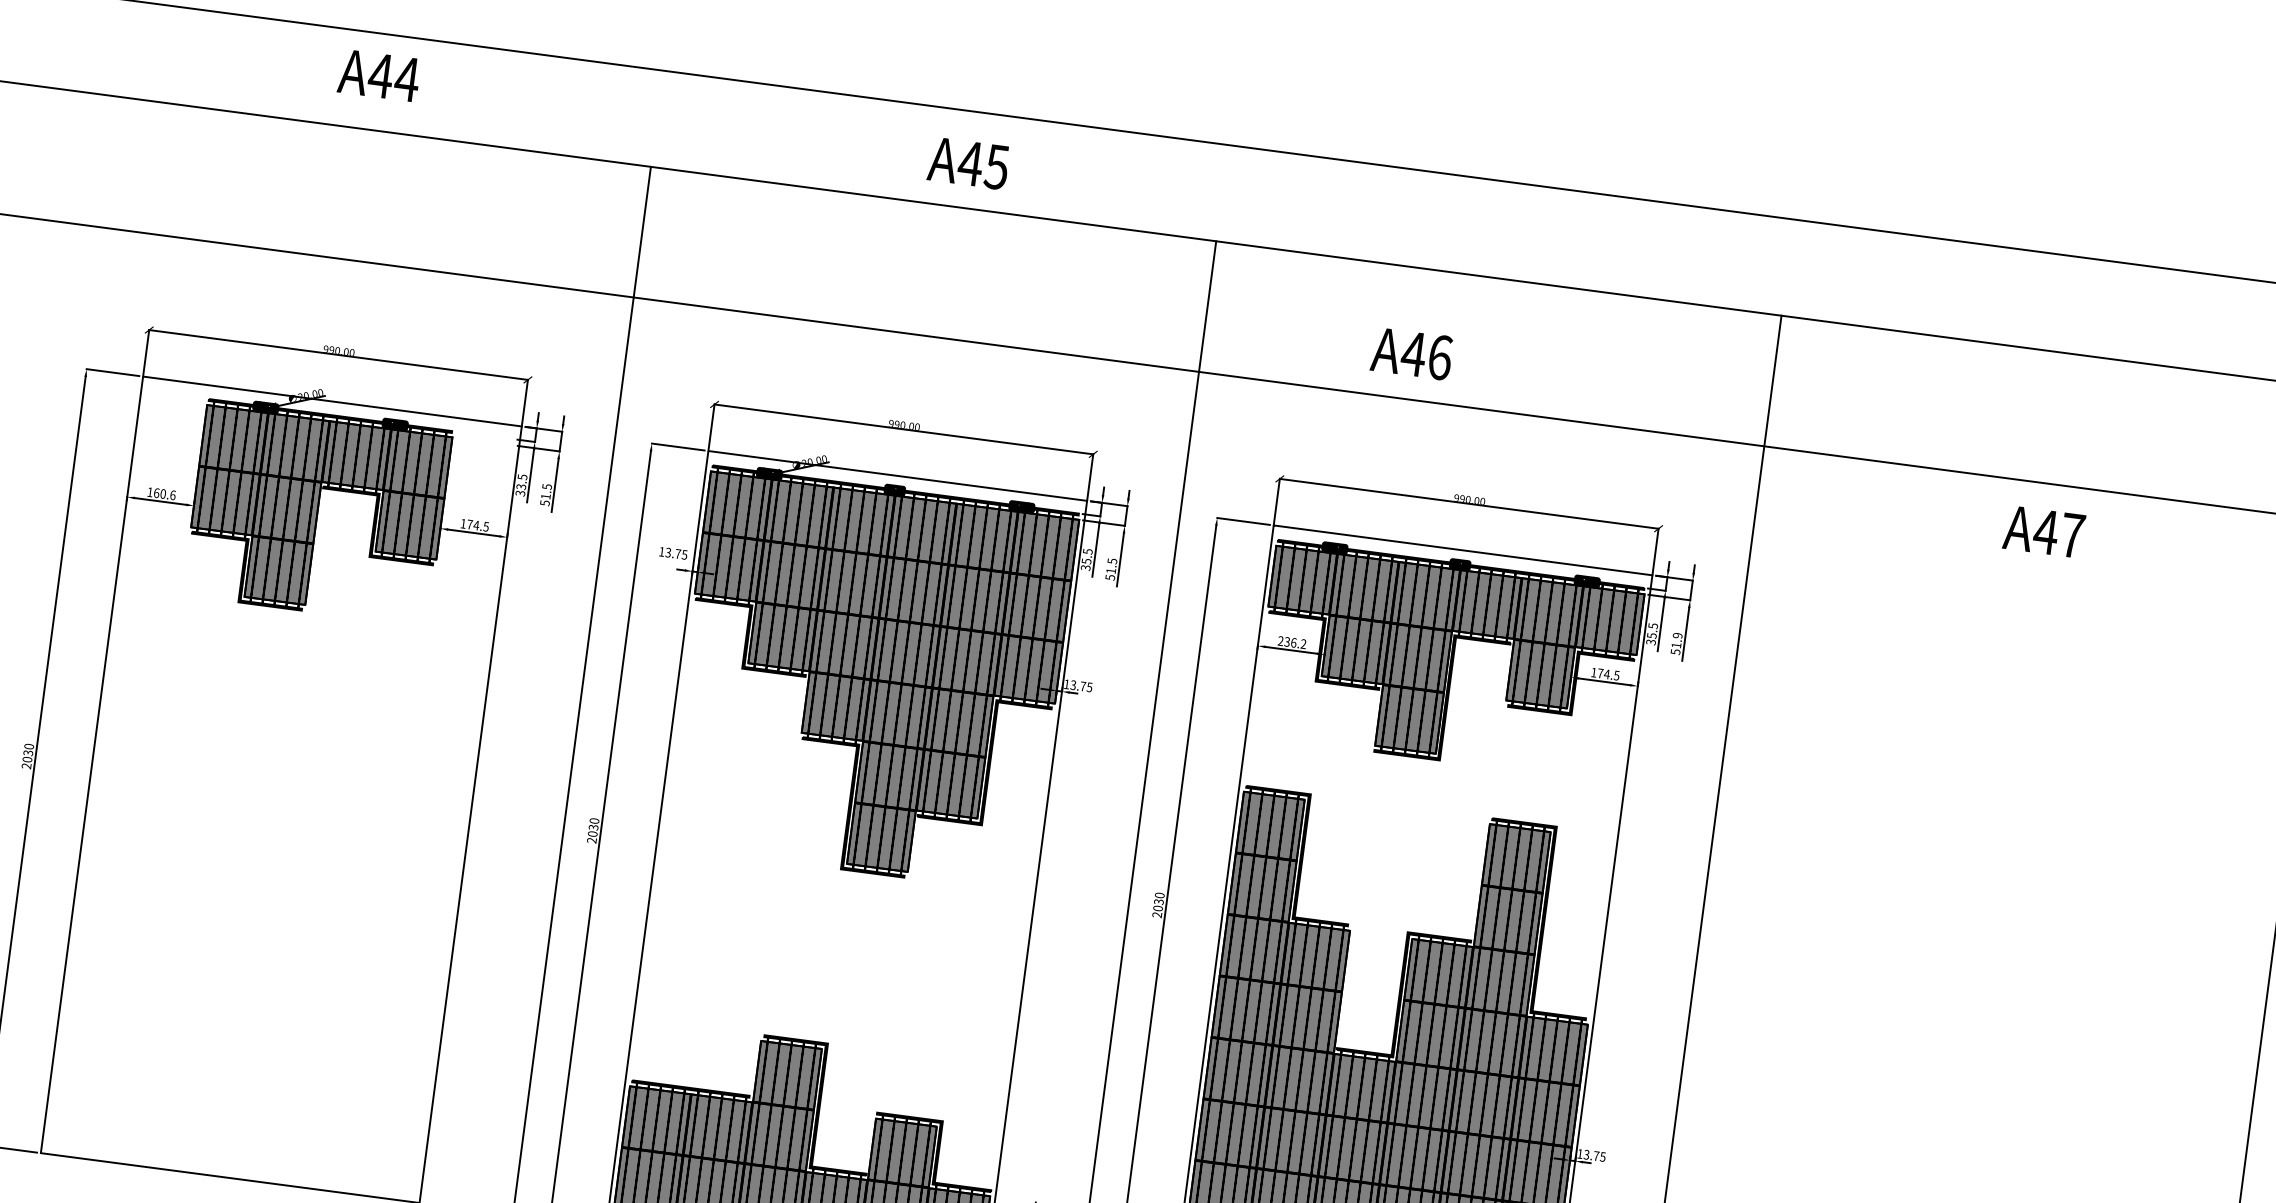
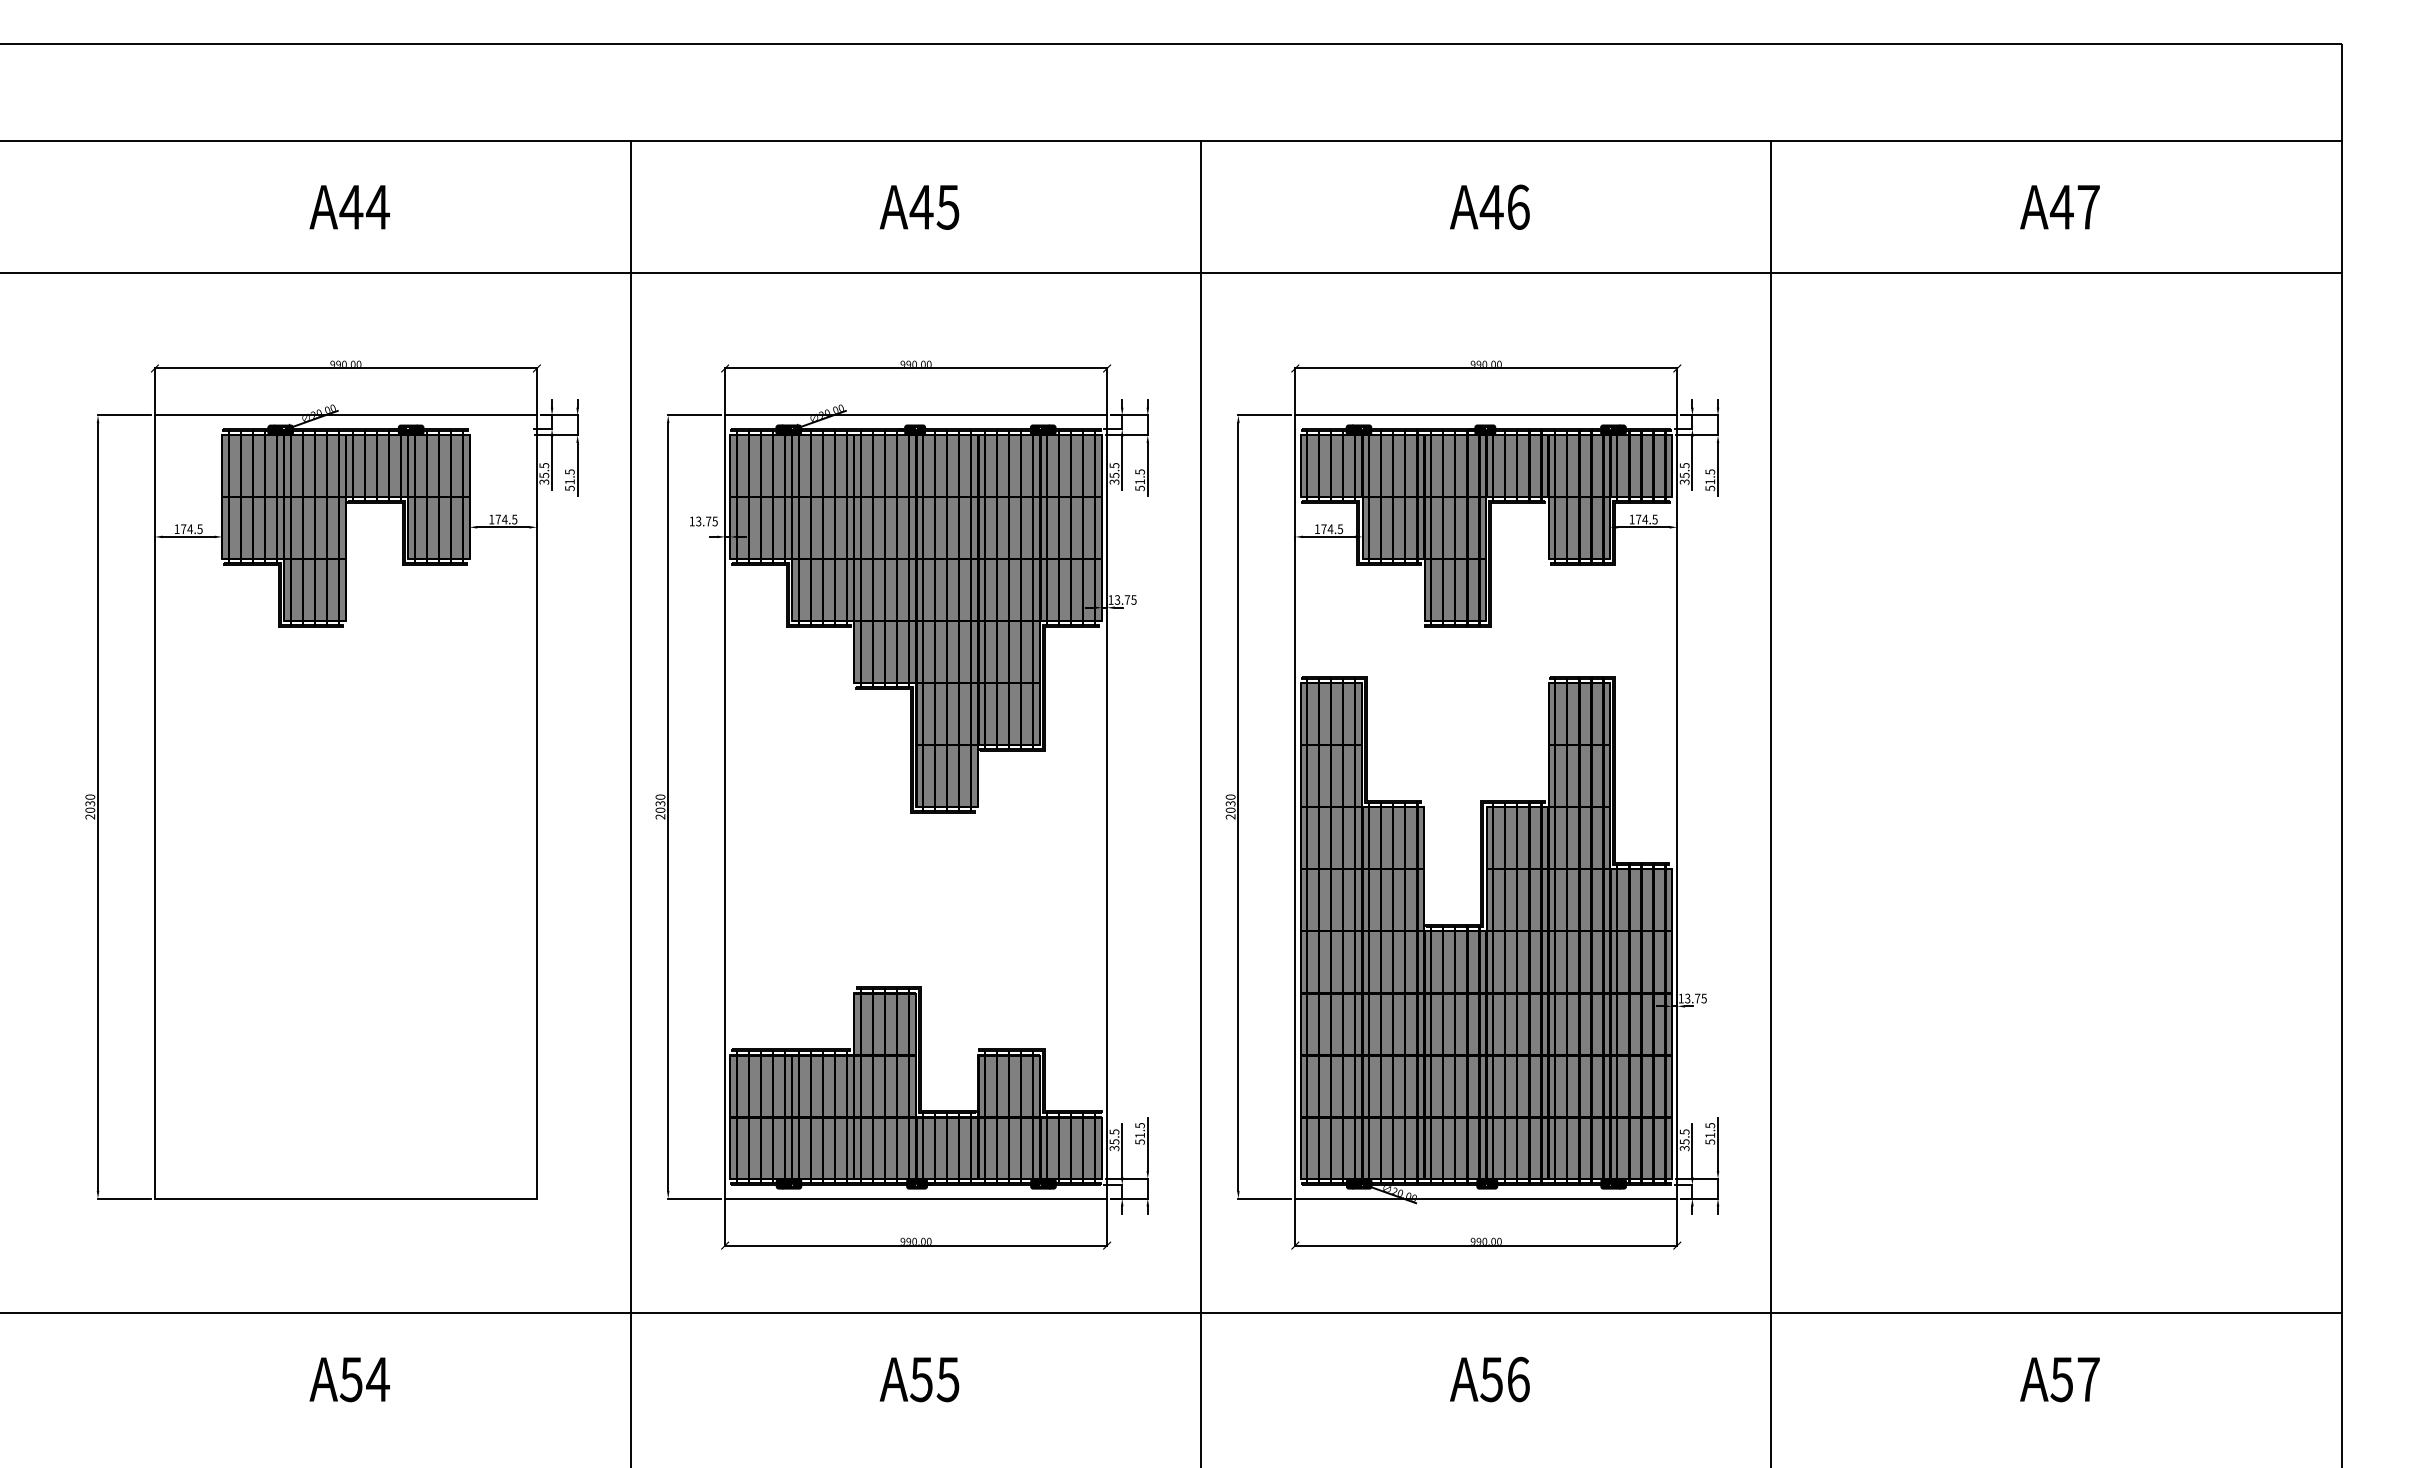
text: (378, 75) -> (349, 207), moved
text: (968, 163) -> (919, 207), moved
text: (1411, 353) -> (1489, 206), moved
text: (520, 485) -> (543, 474), 33.5 -> 35.5
text: (164, 494) -> (191, 529), 160.6 -> 174.5
text: (2043, 532) -> (2059, 207), moved
text: (1677, 635) -> (1709, 471), 51.9 -> 51.5
text: (1291, 642) -> (1328, 529), 236.2 -> 174.5

